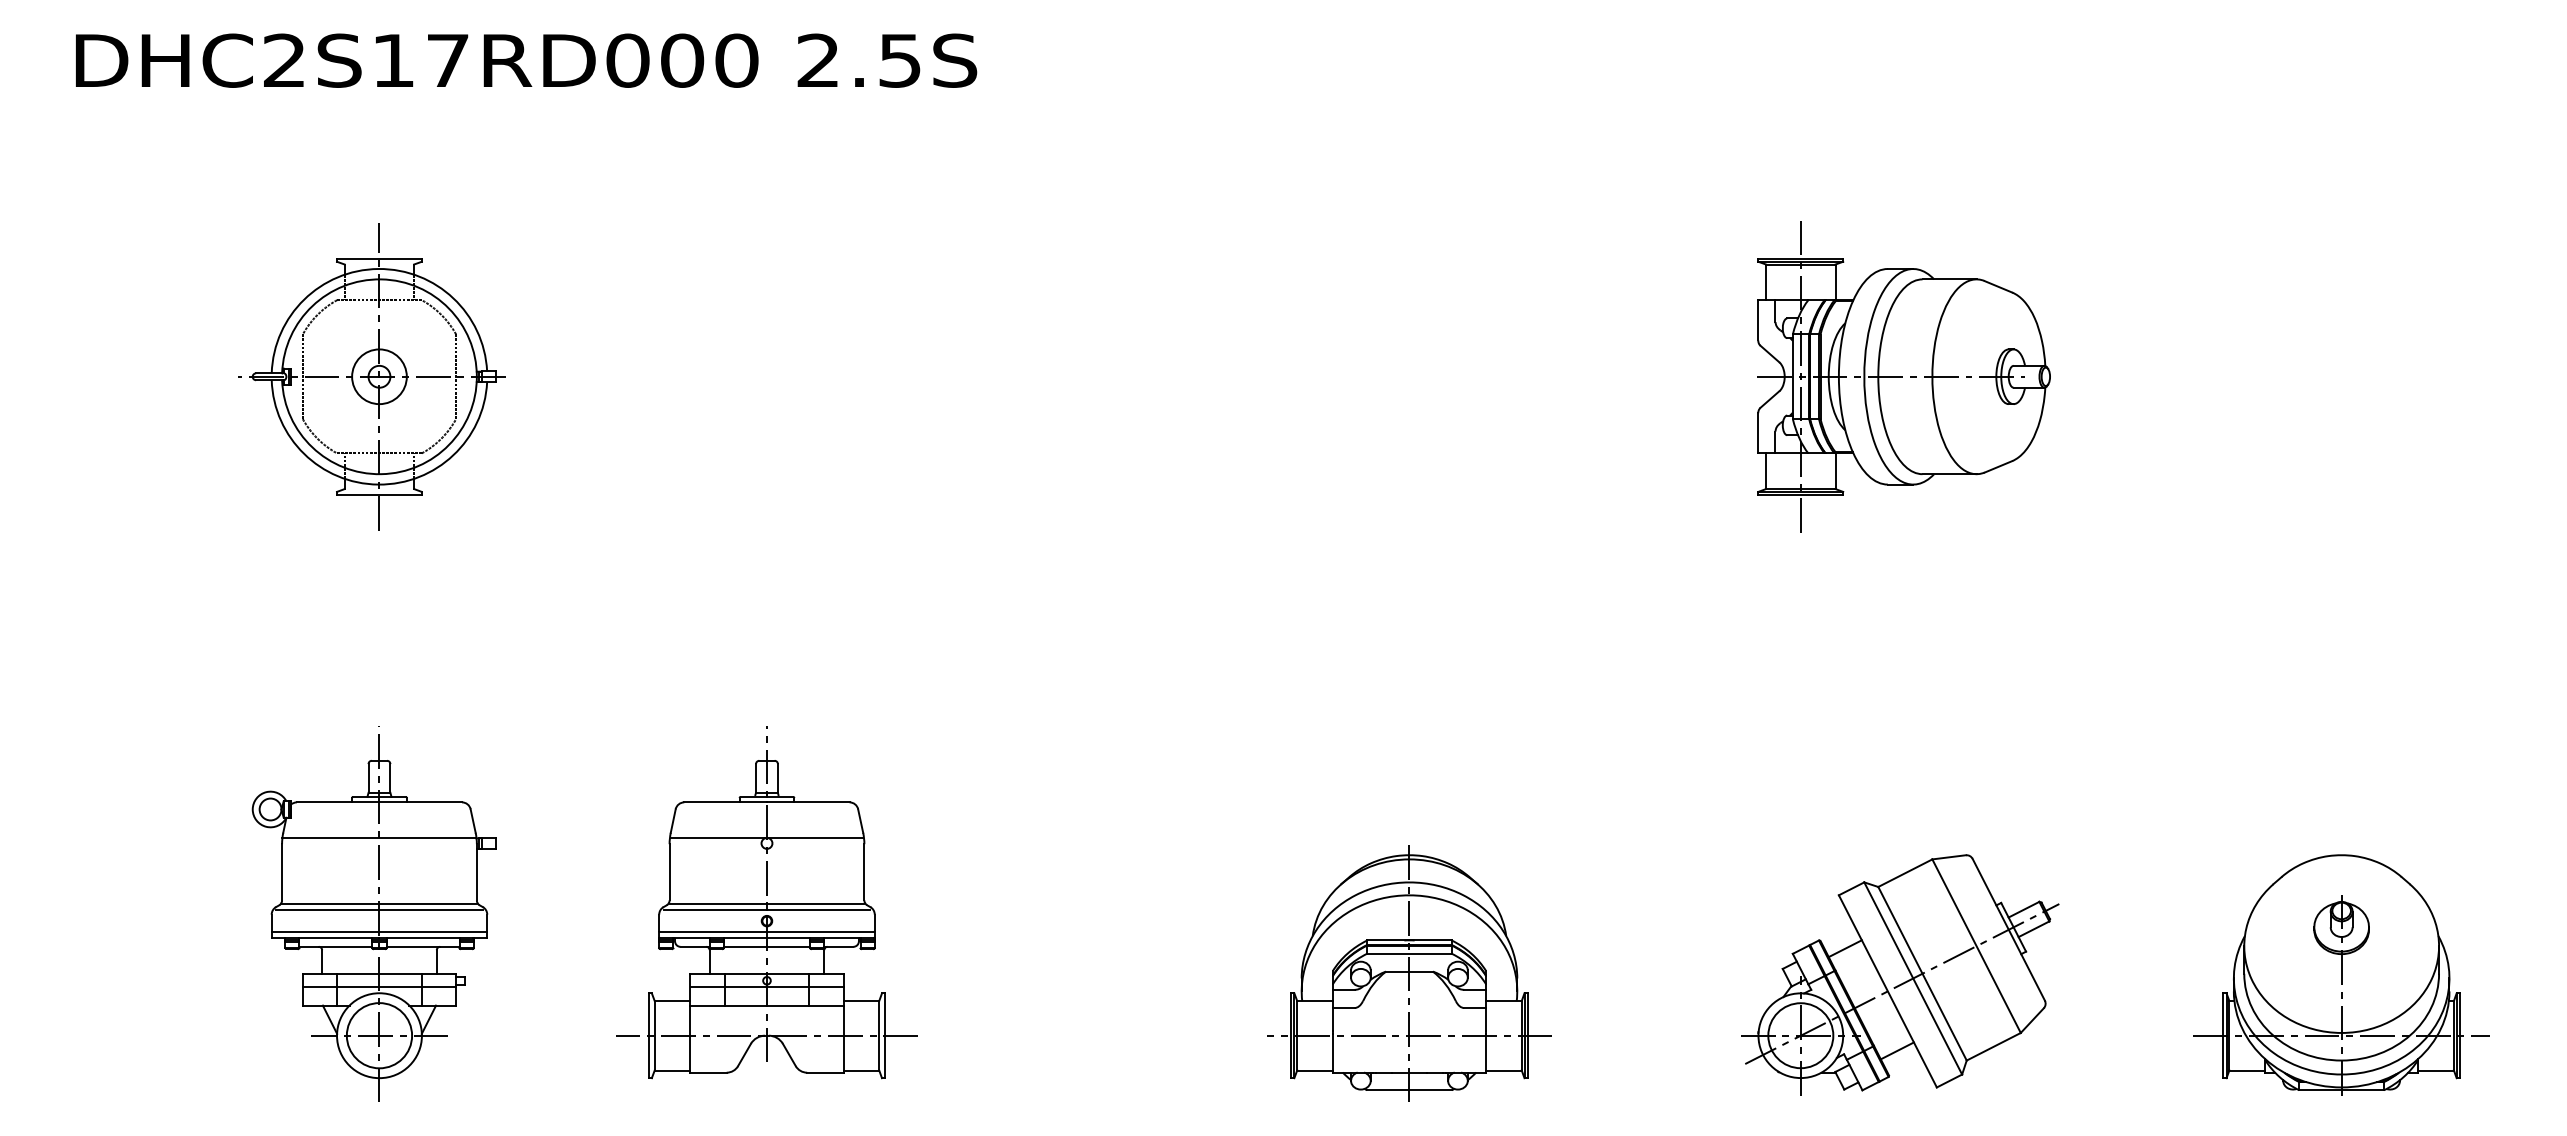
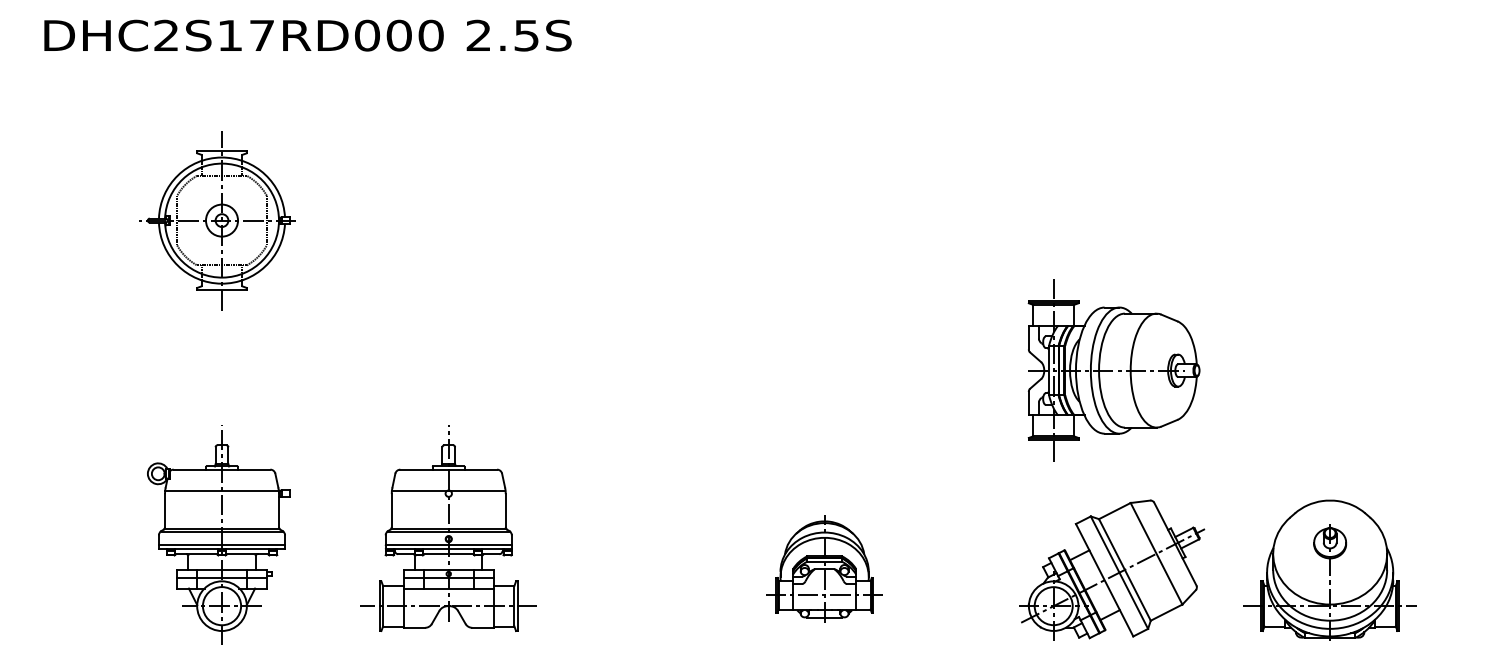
part: (1903, 376) -> (1113, 370), moved
part: (1409, 973) -> (824, 569), size x0.7
part: (2340, 973) -> (1329, 569), moved

